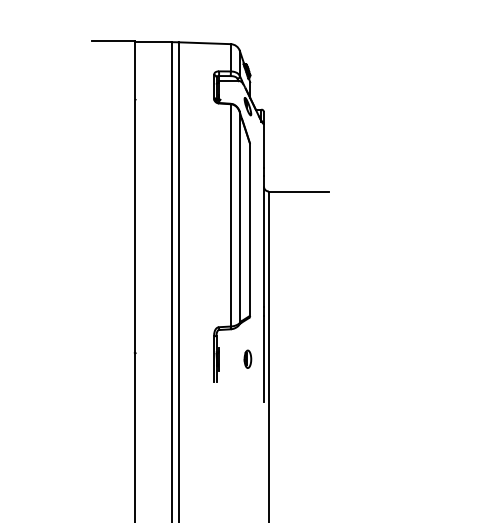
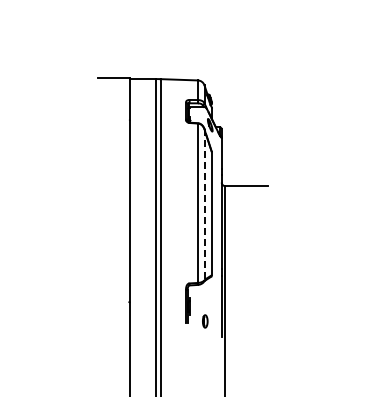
line: (239, 217) -> (204, 204), solid -> dashed
part: (248, 359) -> (205, 321), moved

